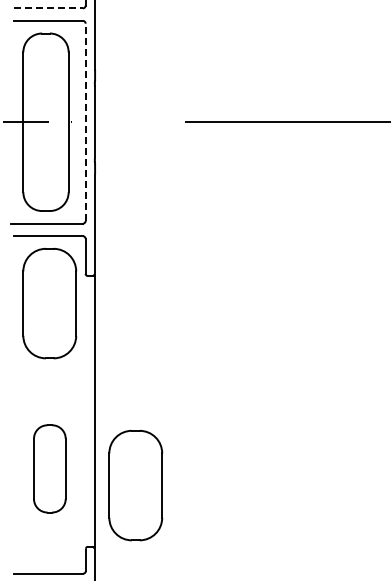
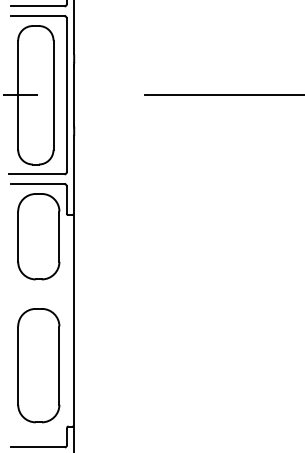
line: (48, 8) -> (37, 6), dashed -> solid
line: (85, 122) -> (66, 95), dashed -> solid
part: (49, 468) -> (38, 365), size x1.67
part: (135, 485) -> (105, 378), removed

